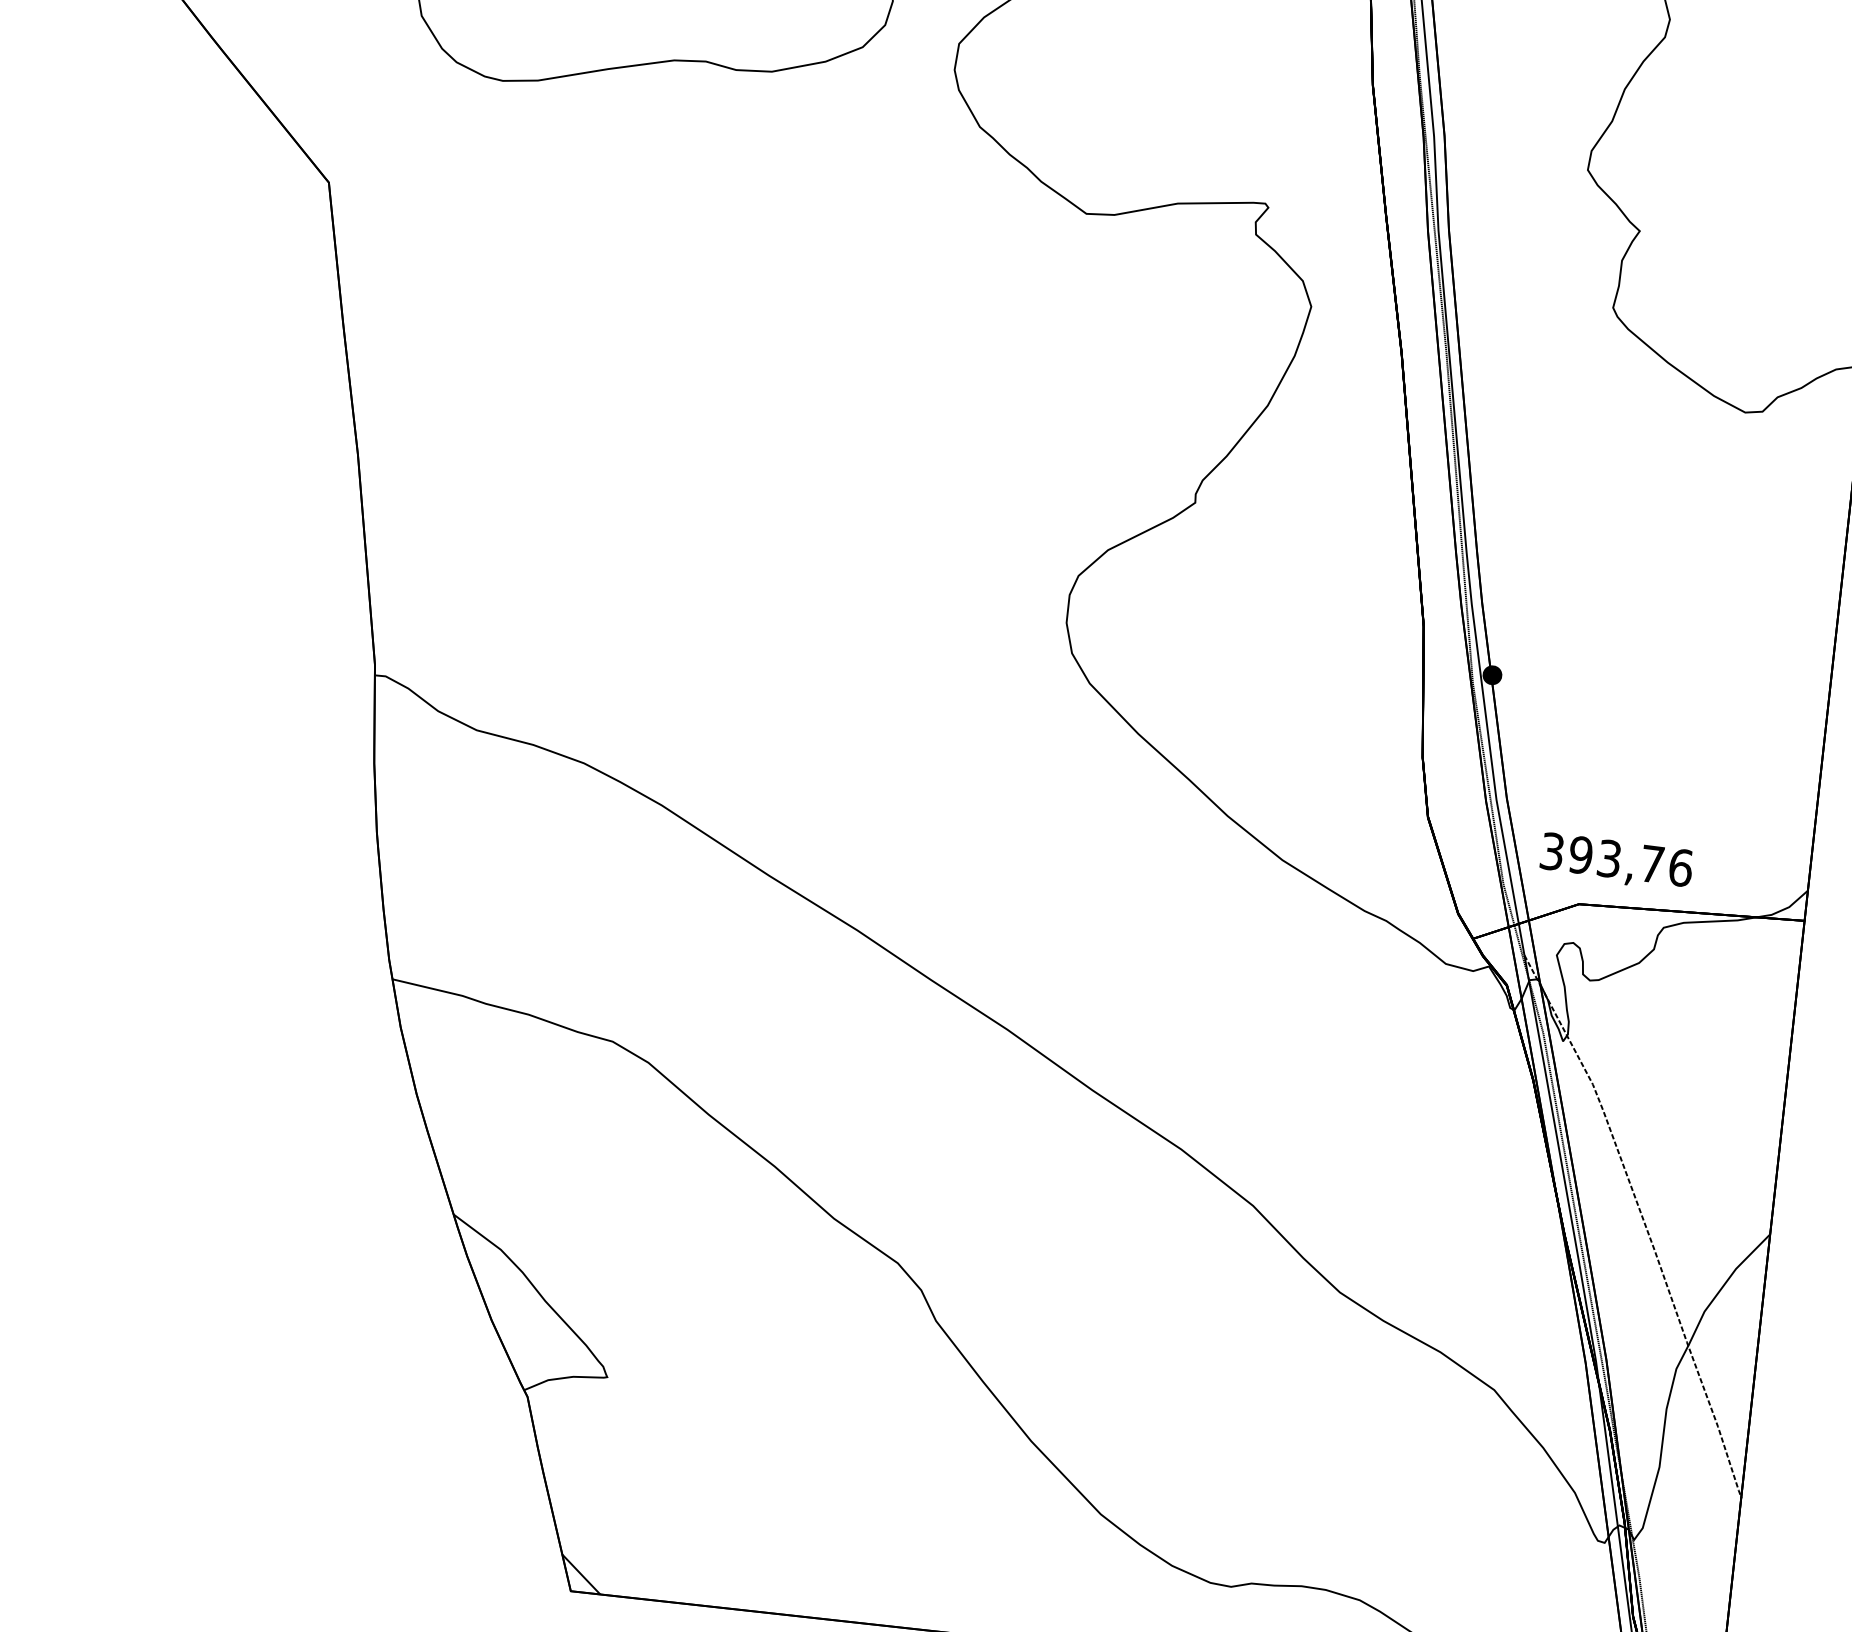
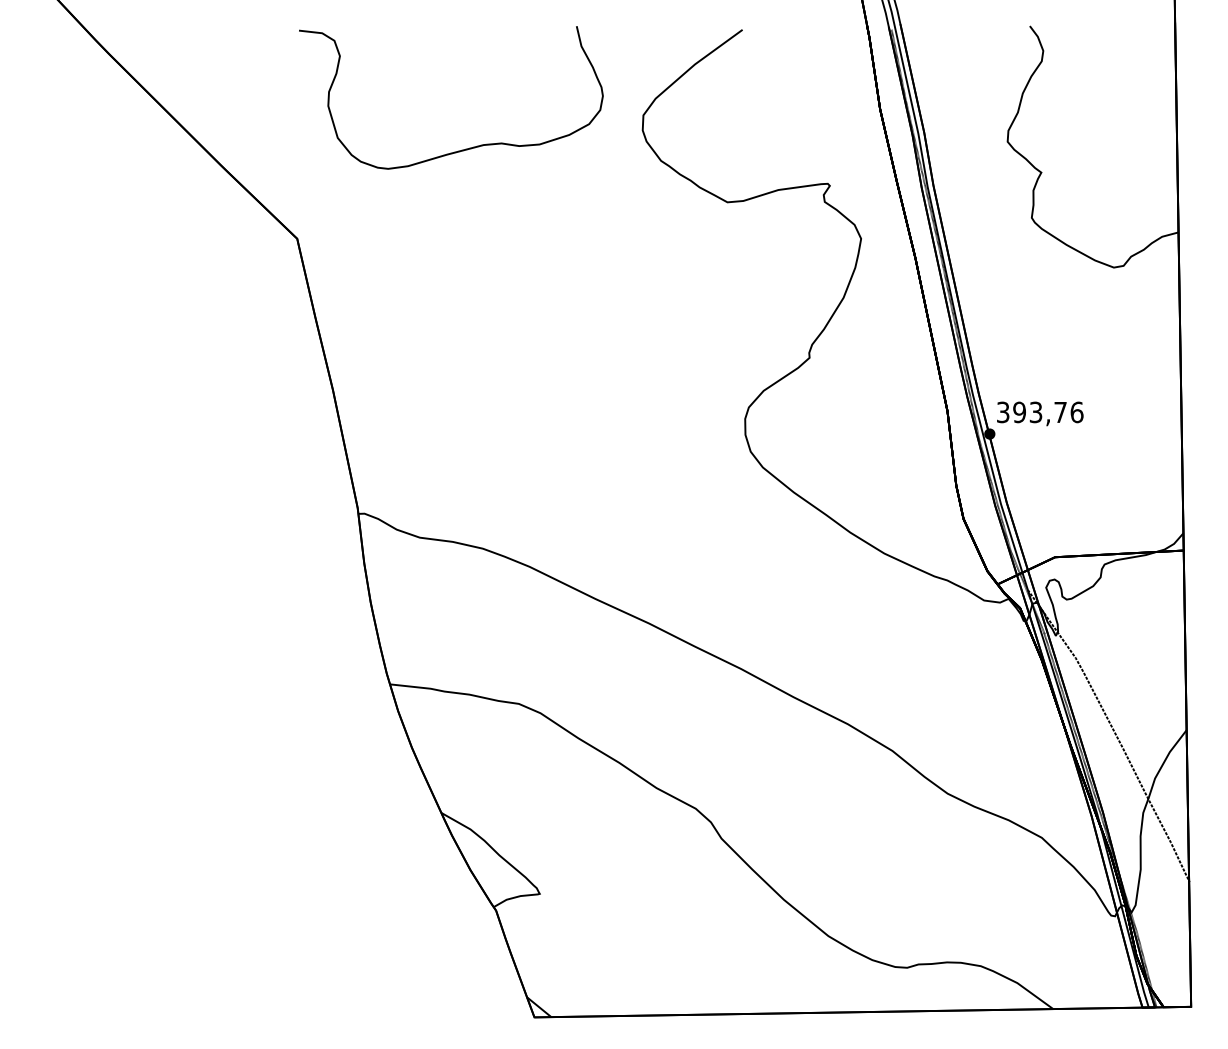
text: (1617, 861) -> (1040, 413), moved

